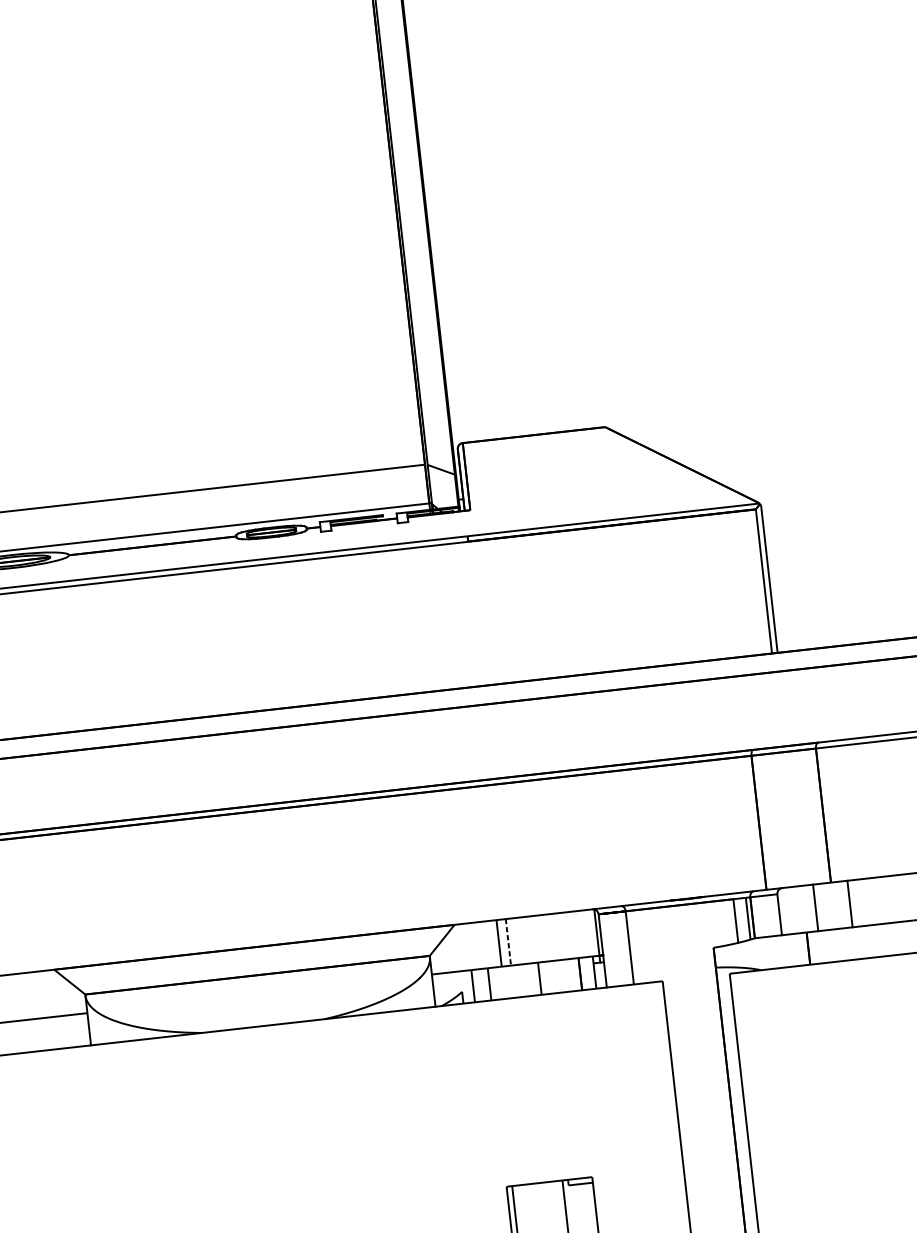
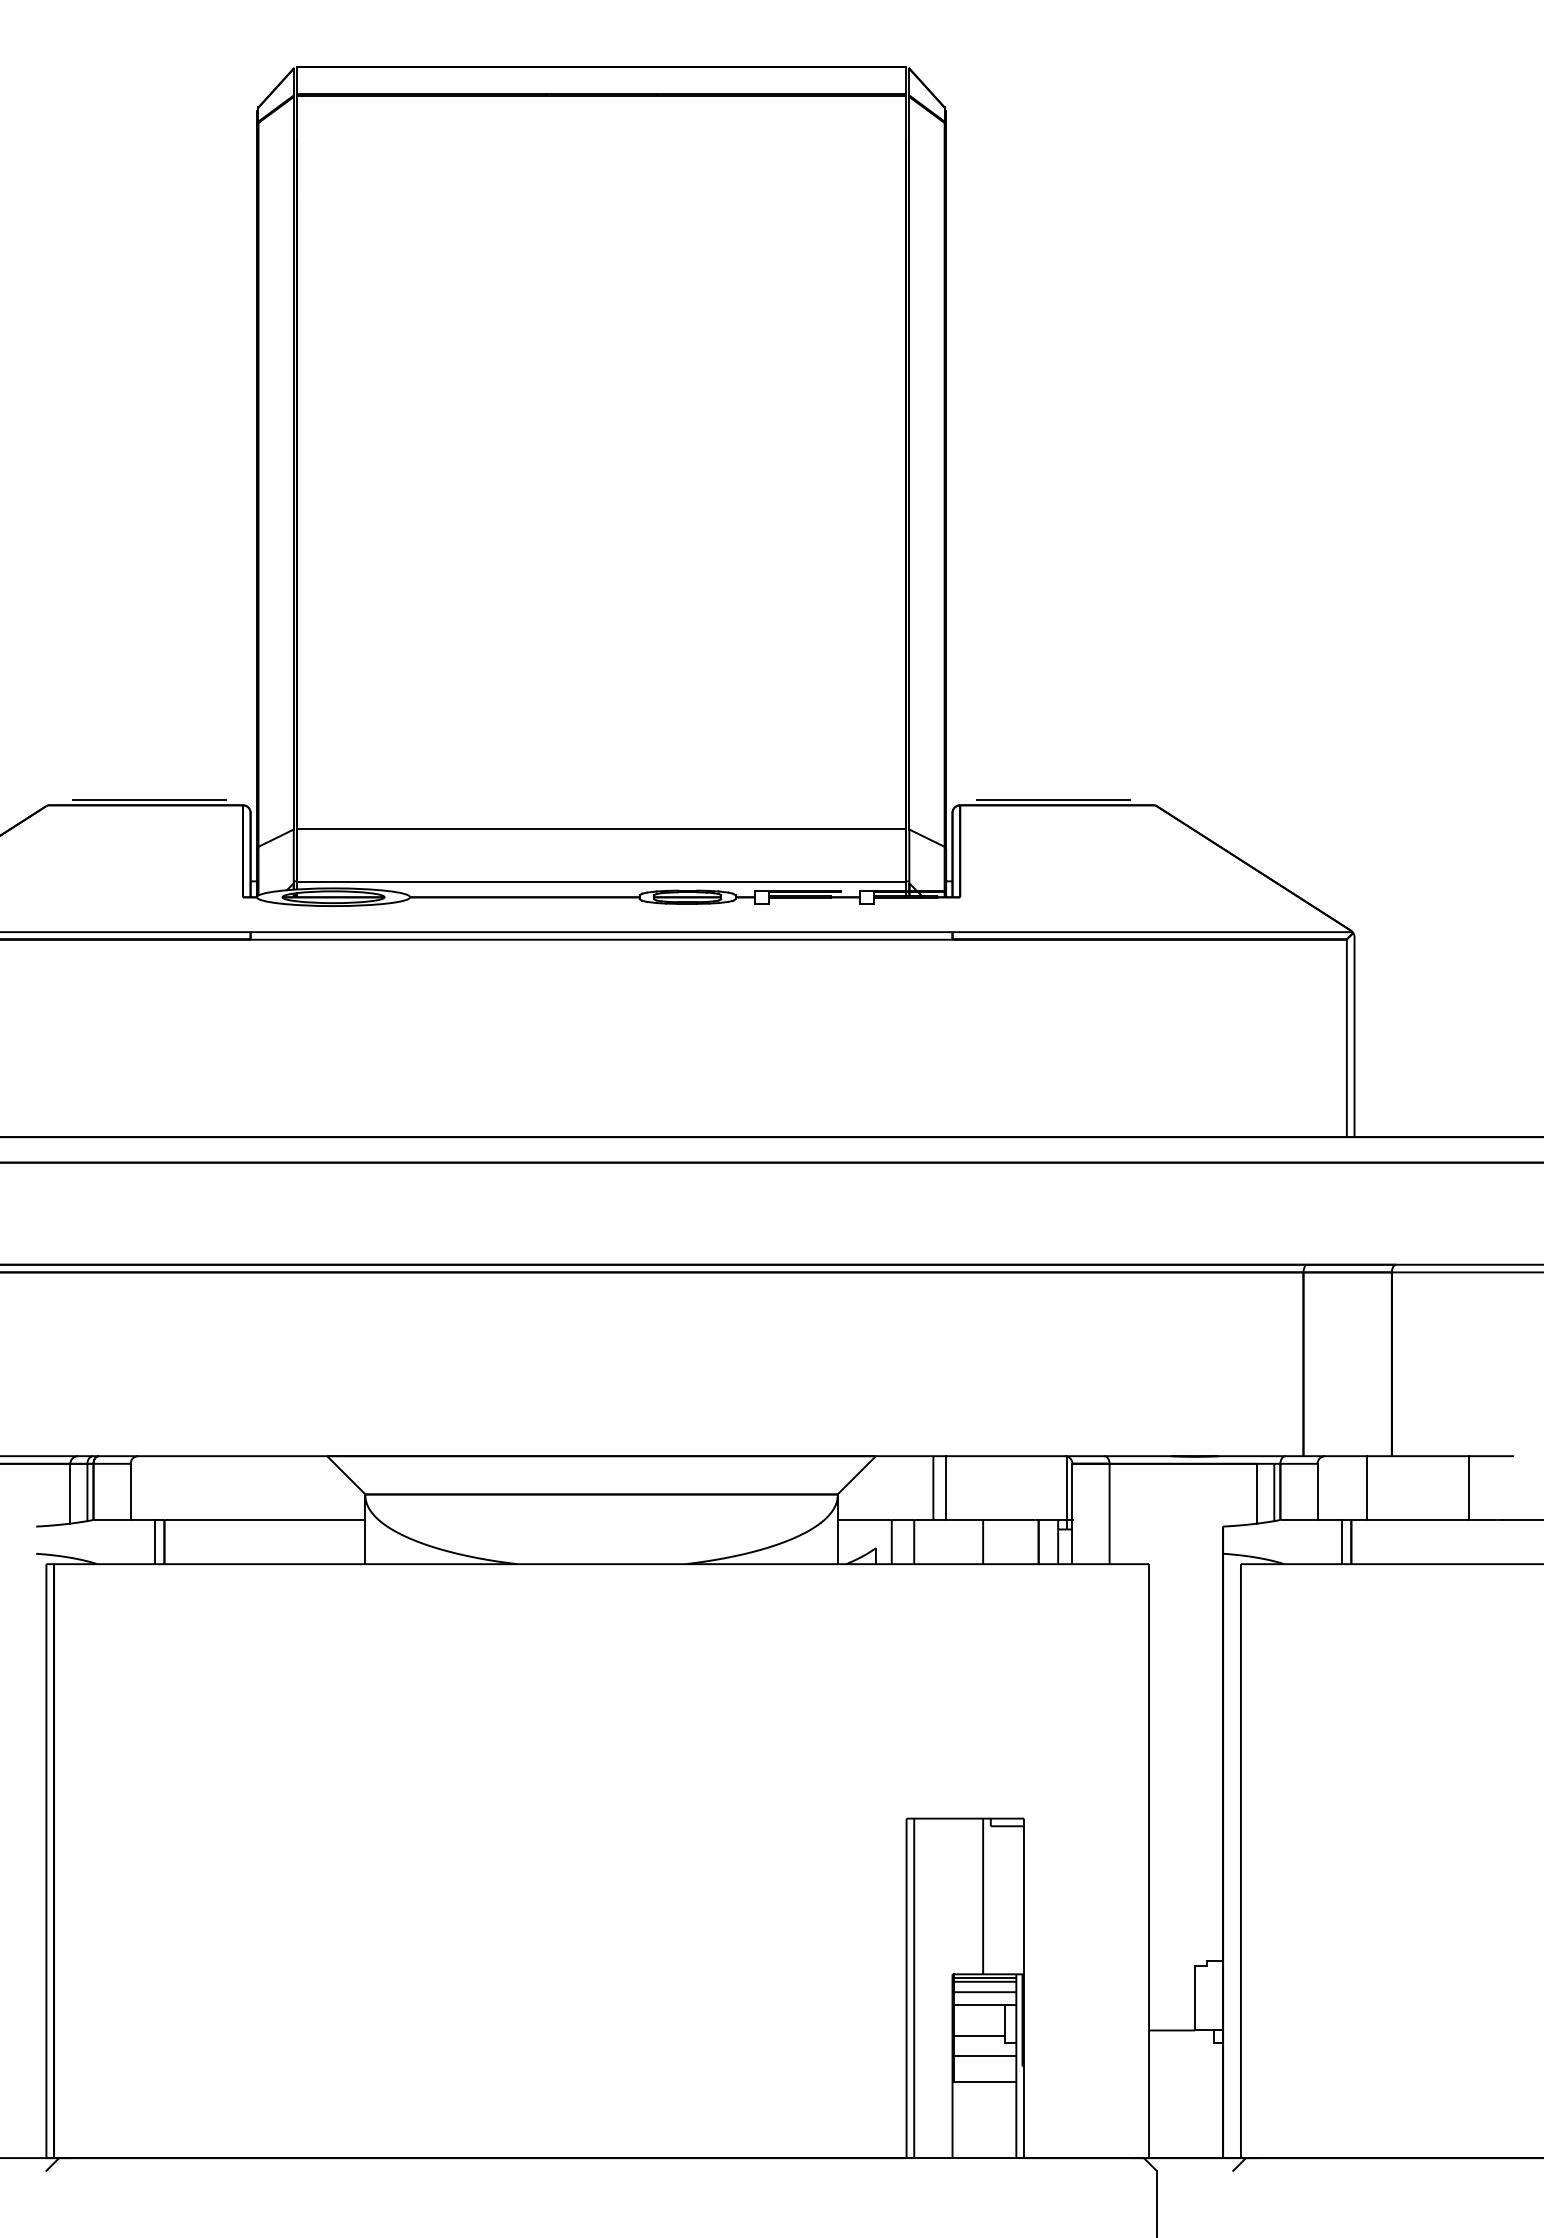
line: (529, 432) -> (1052, 800), added
line: (850, 903) -> (1469, 1487), moved
line: (508, 942) -> (946, 1488), dashed -> solid
line: (801, 948) -> (1341, 1541), added

